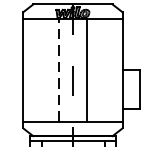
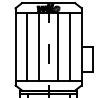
line: (41, 69) -> (27, 46), added
line: (59, 69) -> (39, 46), dashed -> solid
line: (104, 69) -> (69, 46), added

